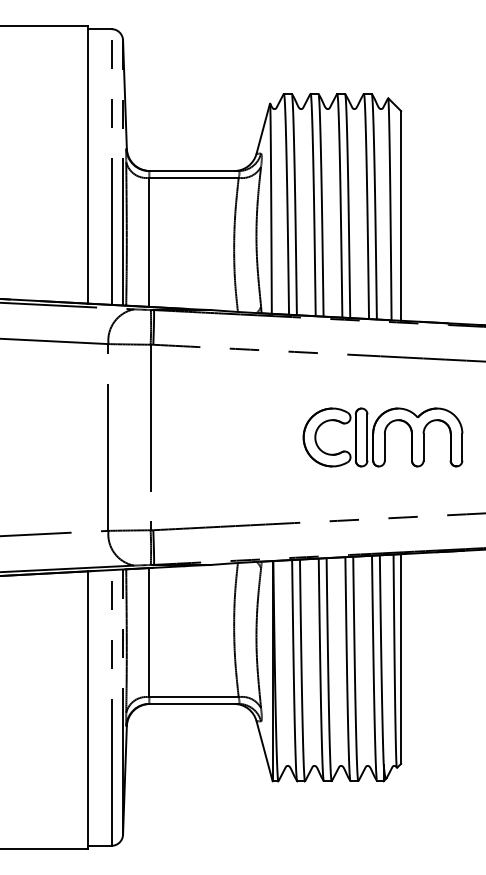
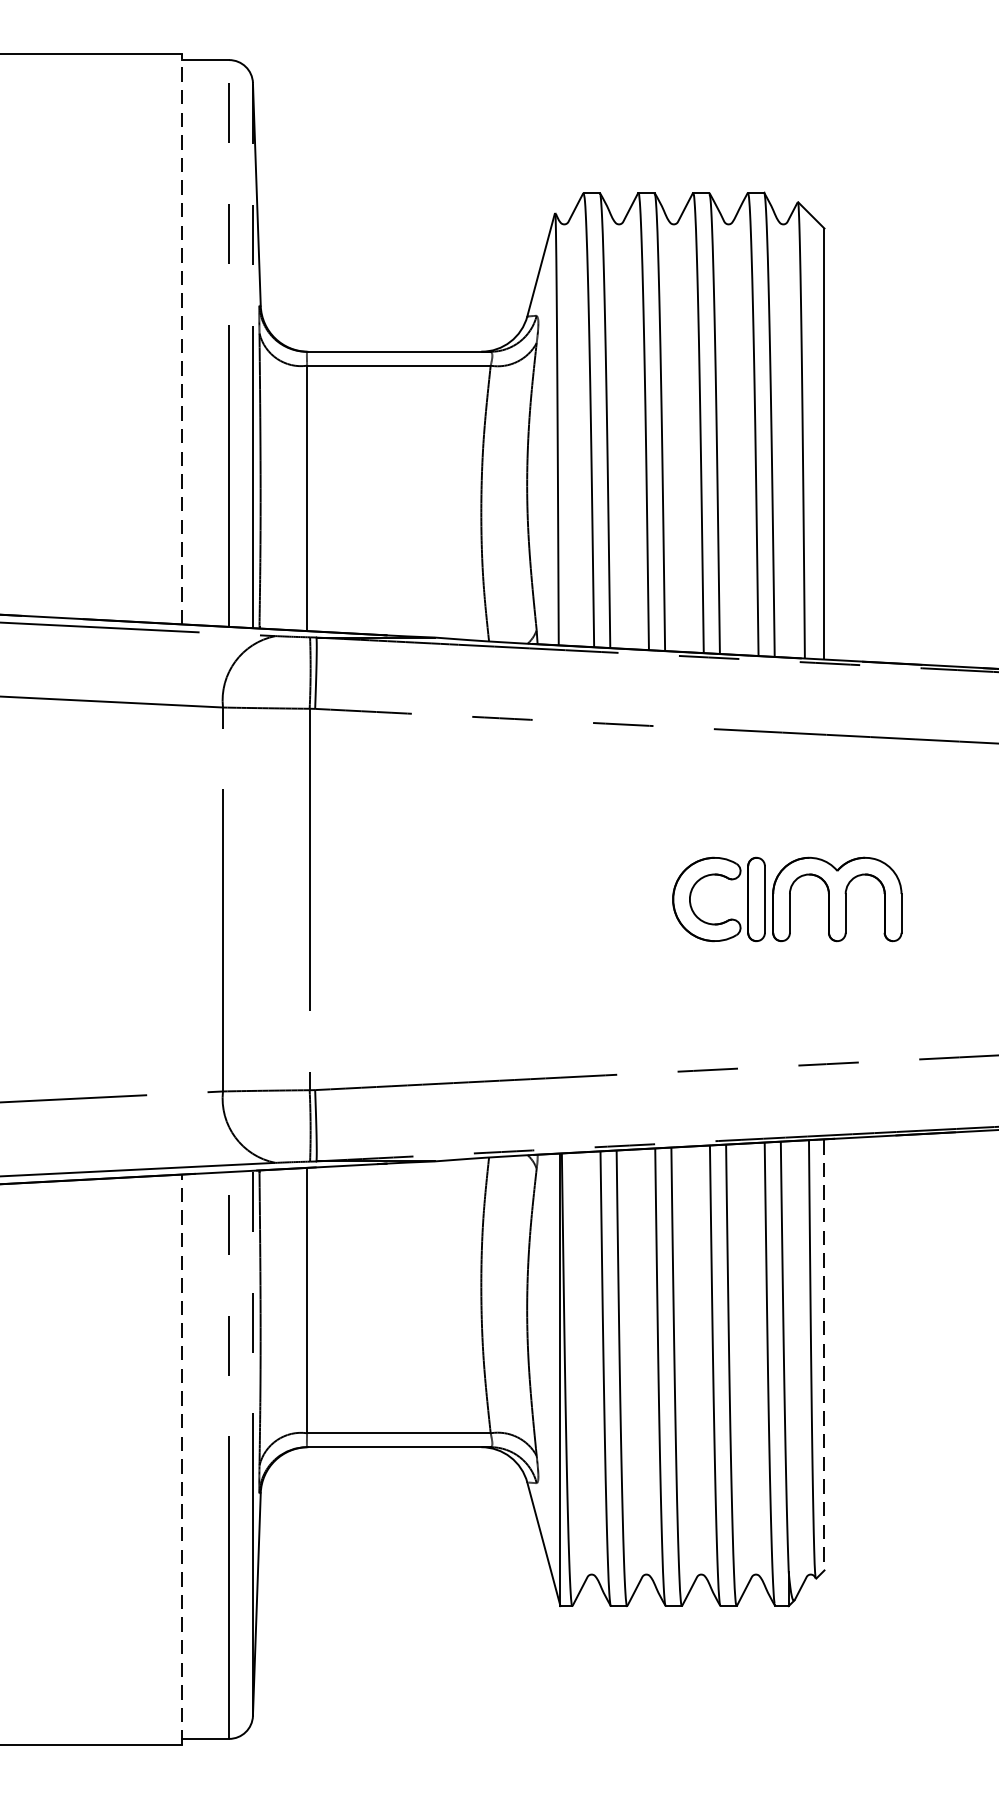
line: (88, 164) -> (181, 338), solid -> dashed
part: (382, 437) -> (786, 899), size x0.7
line: (401, 659) -> (825, 1355), solid -> dashed
line: (88, 710) -> (181, 1460), solid -> dashed

